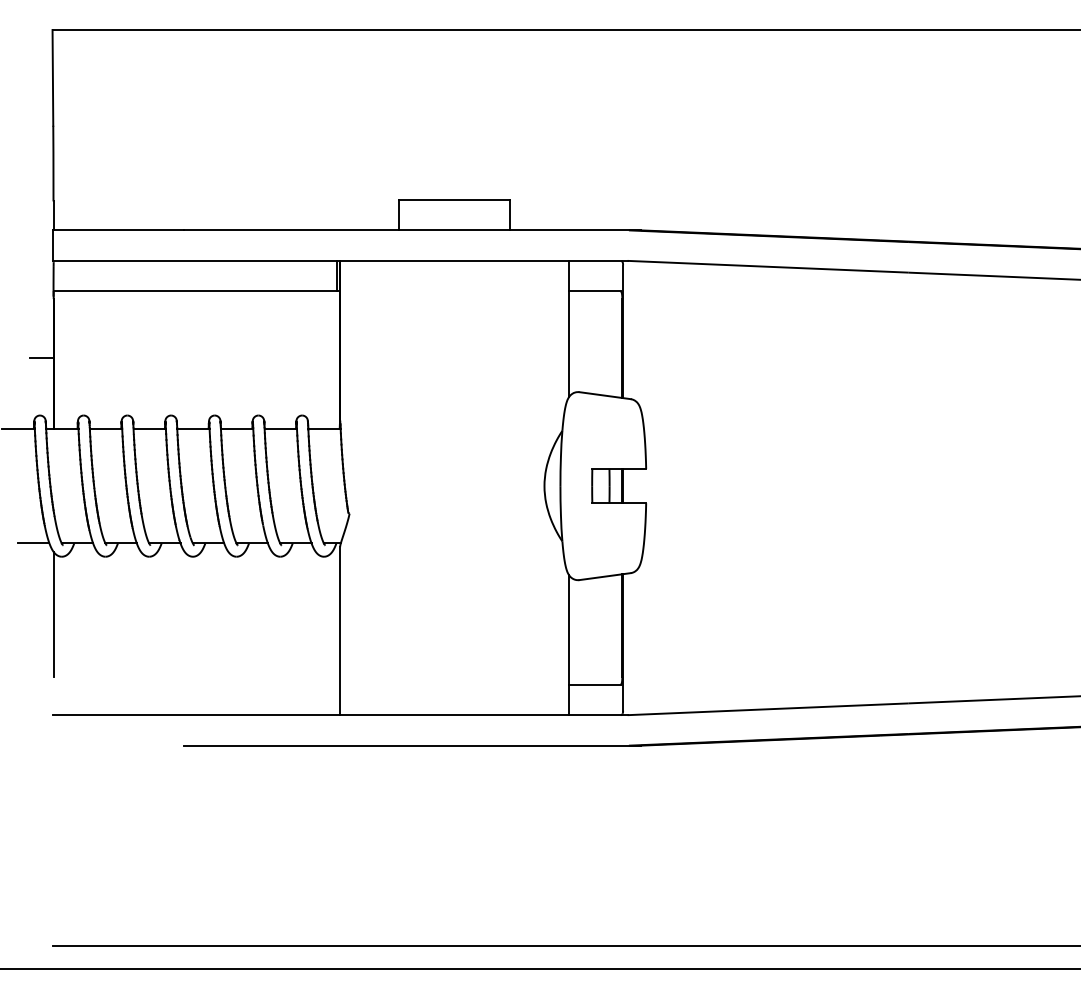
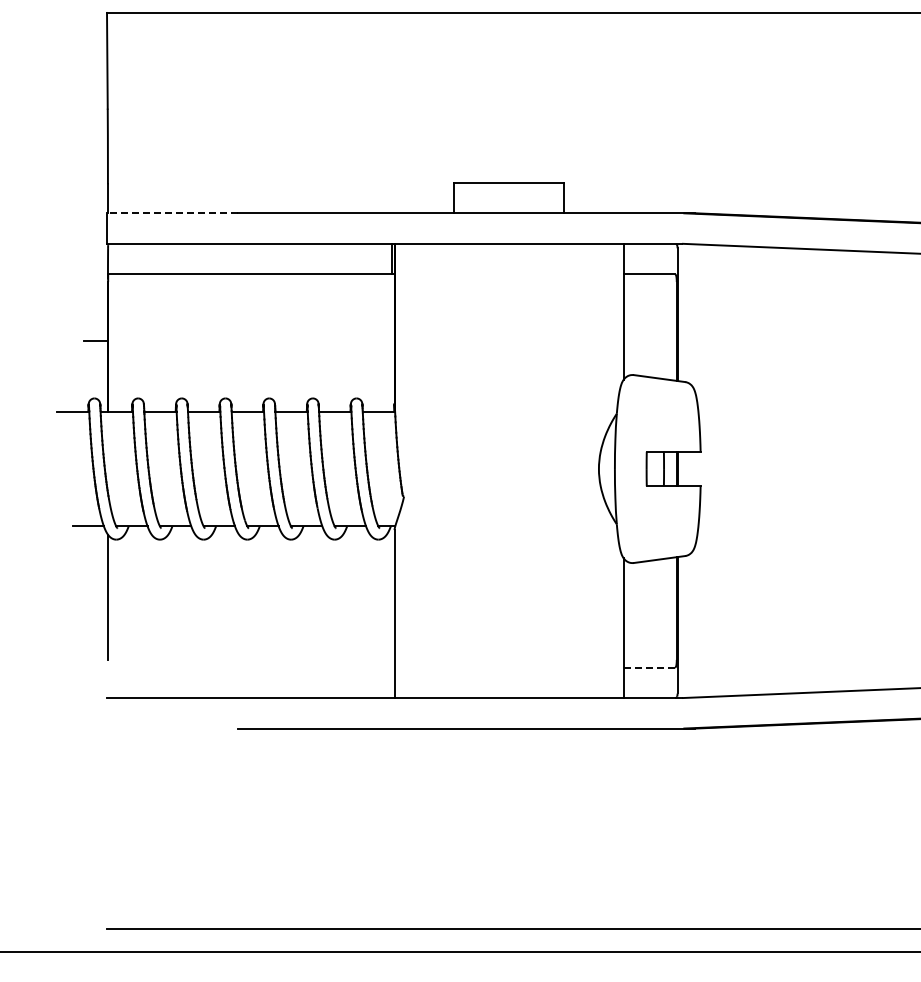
line: (117, 230) -> (171, 213), solid -> dashed
line: (594, 684) -> (648, 667), solid -> dashed

